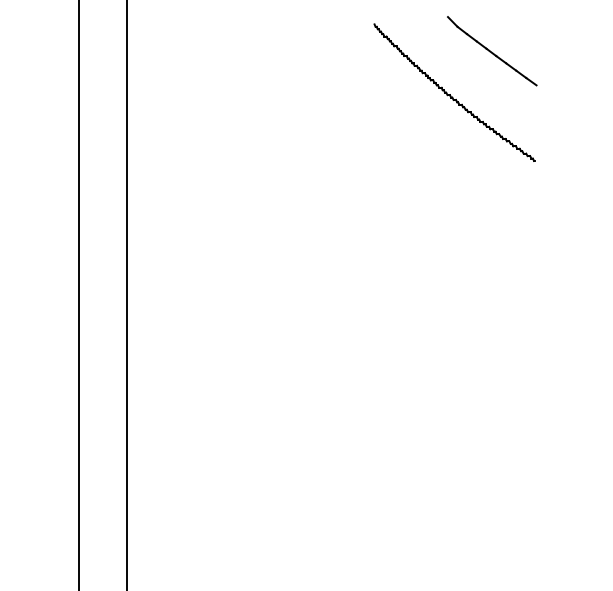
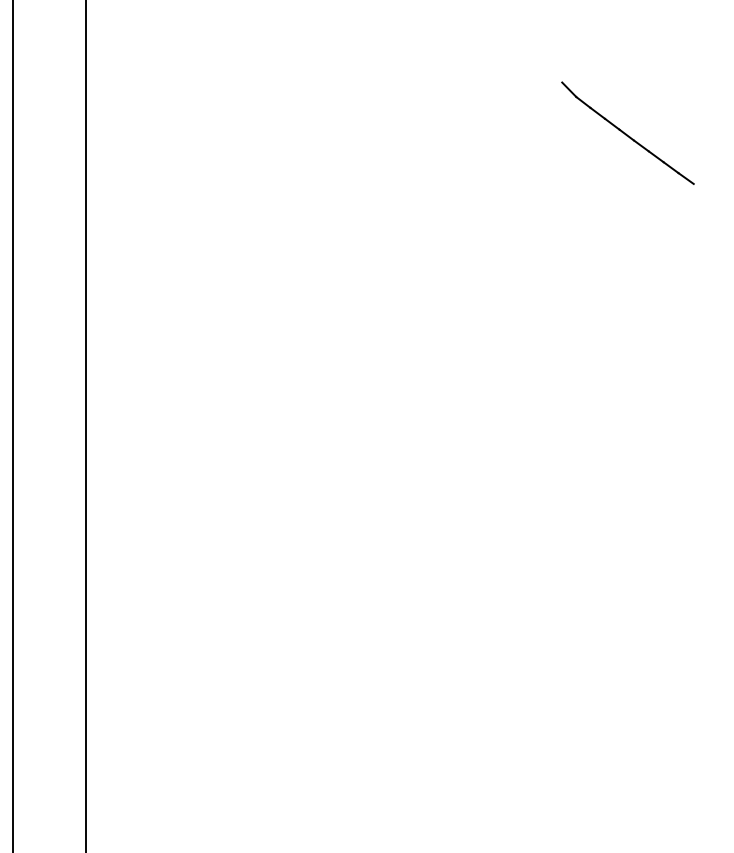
part: (454, 92) -> (571, 194), removed

